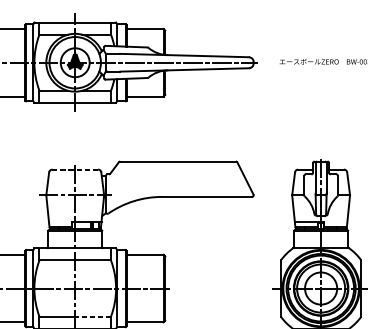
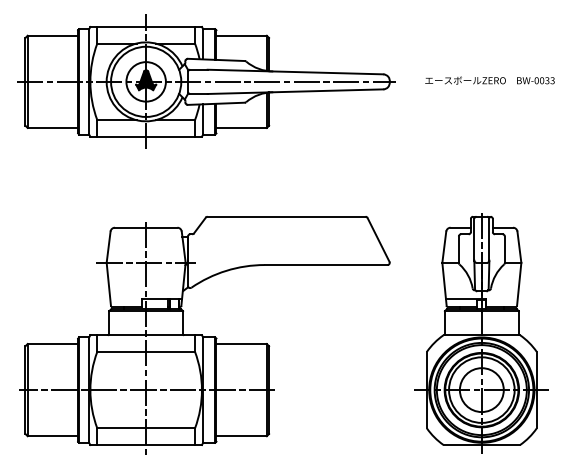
line: (75, 169) -> (146, 227), dashed -> solid
line: (93, 316) -> (170, 428), dashed -> solid

